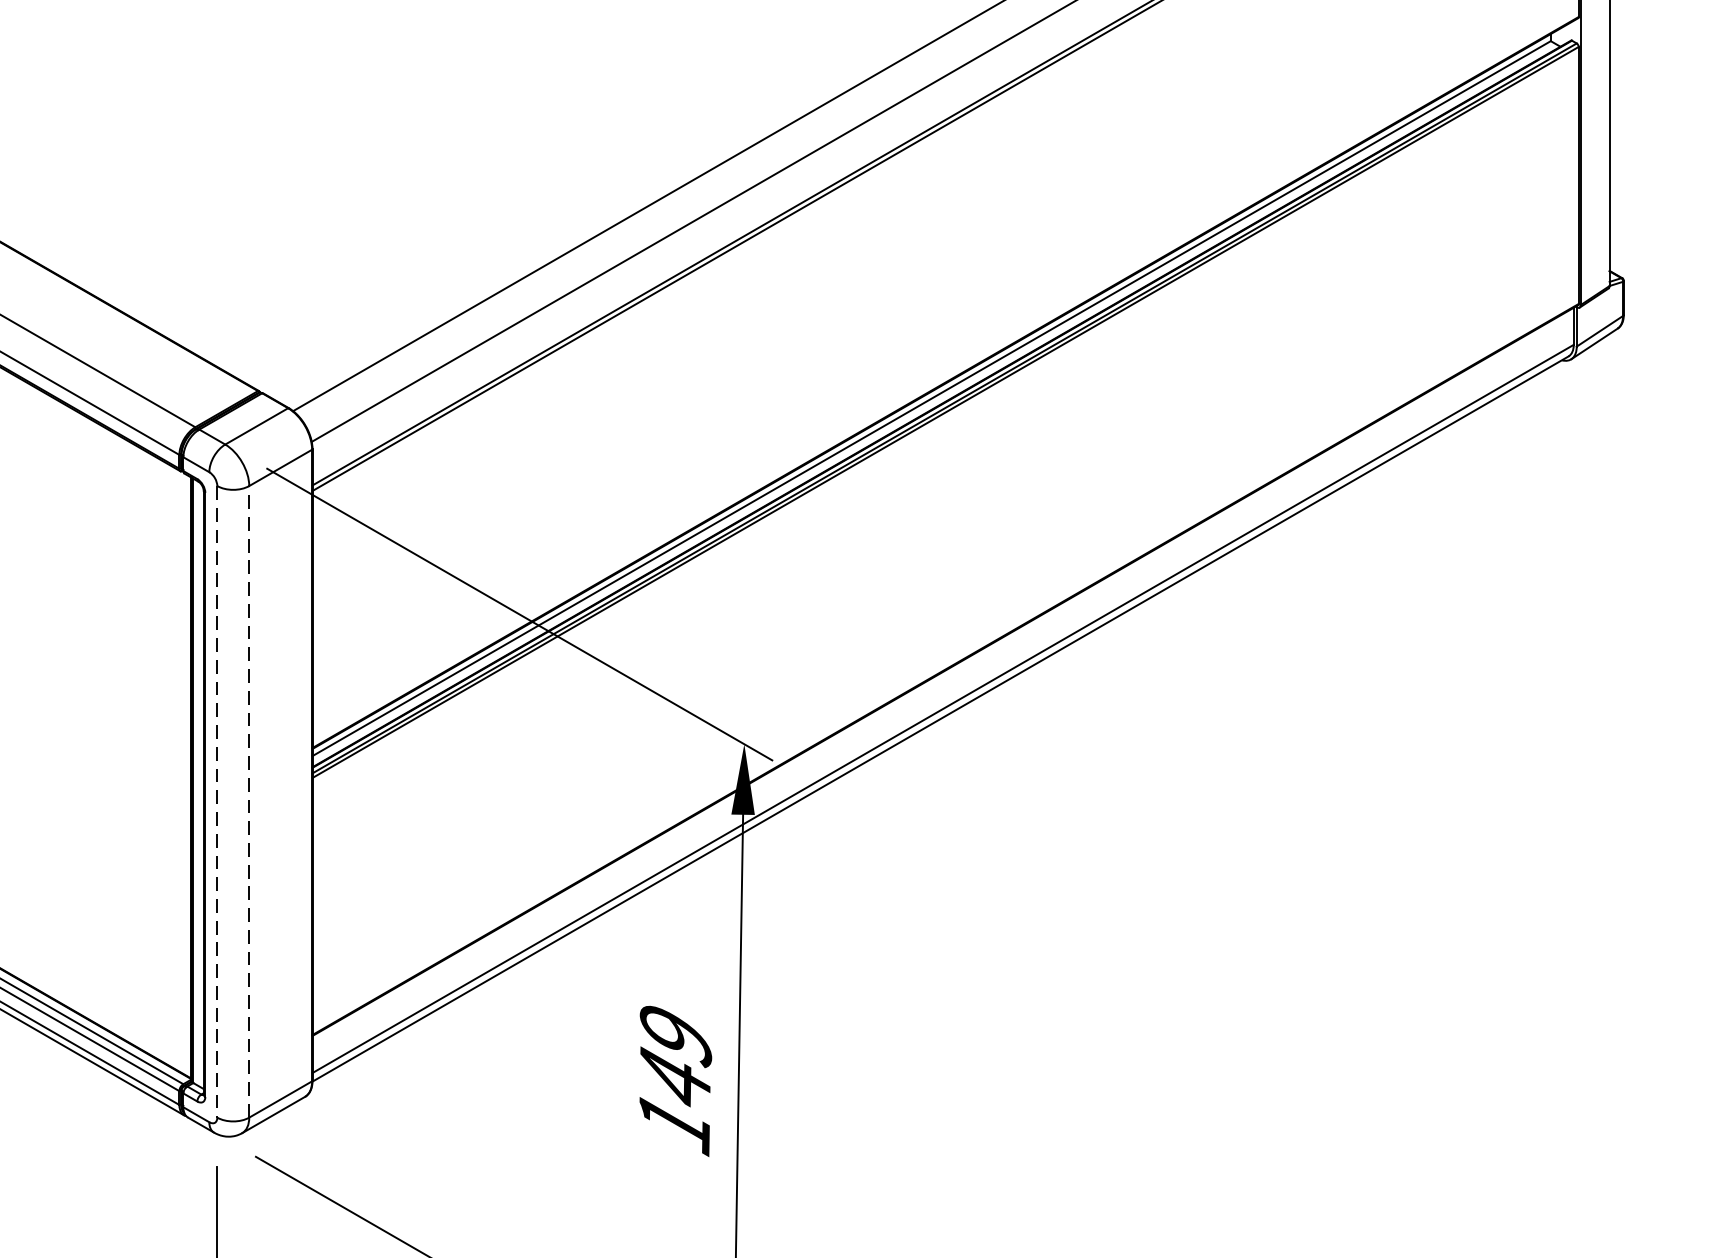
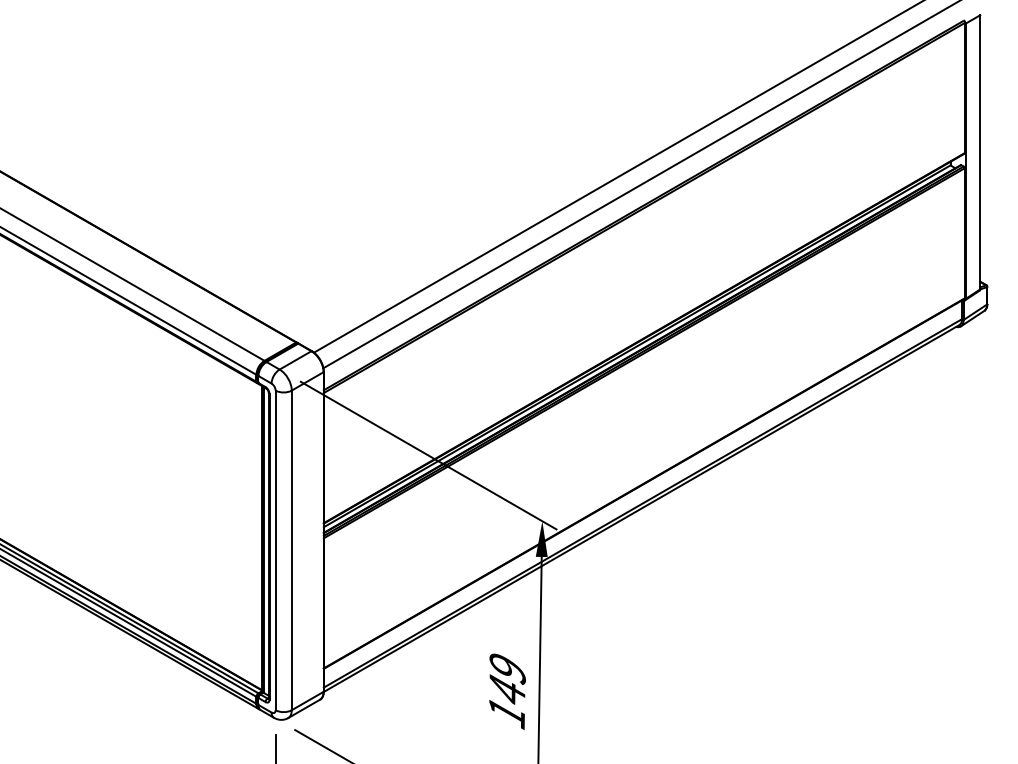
line: (217, 802) -> (275, 550), dashed -> solid
line: (248, 802) -> (291, 550), dashed -> solid

